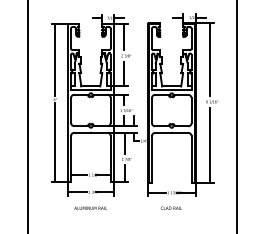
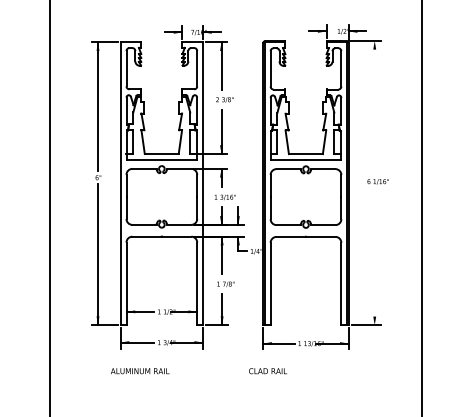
line: (210, 59) -> (375, 106), removed
line: (210, 144) -> (375, 257), removed
text: (90, 207) -> (139, 369), moved
text: (170, 207) -> (266, 369), moved

